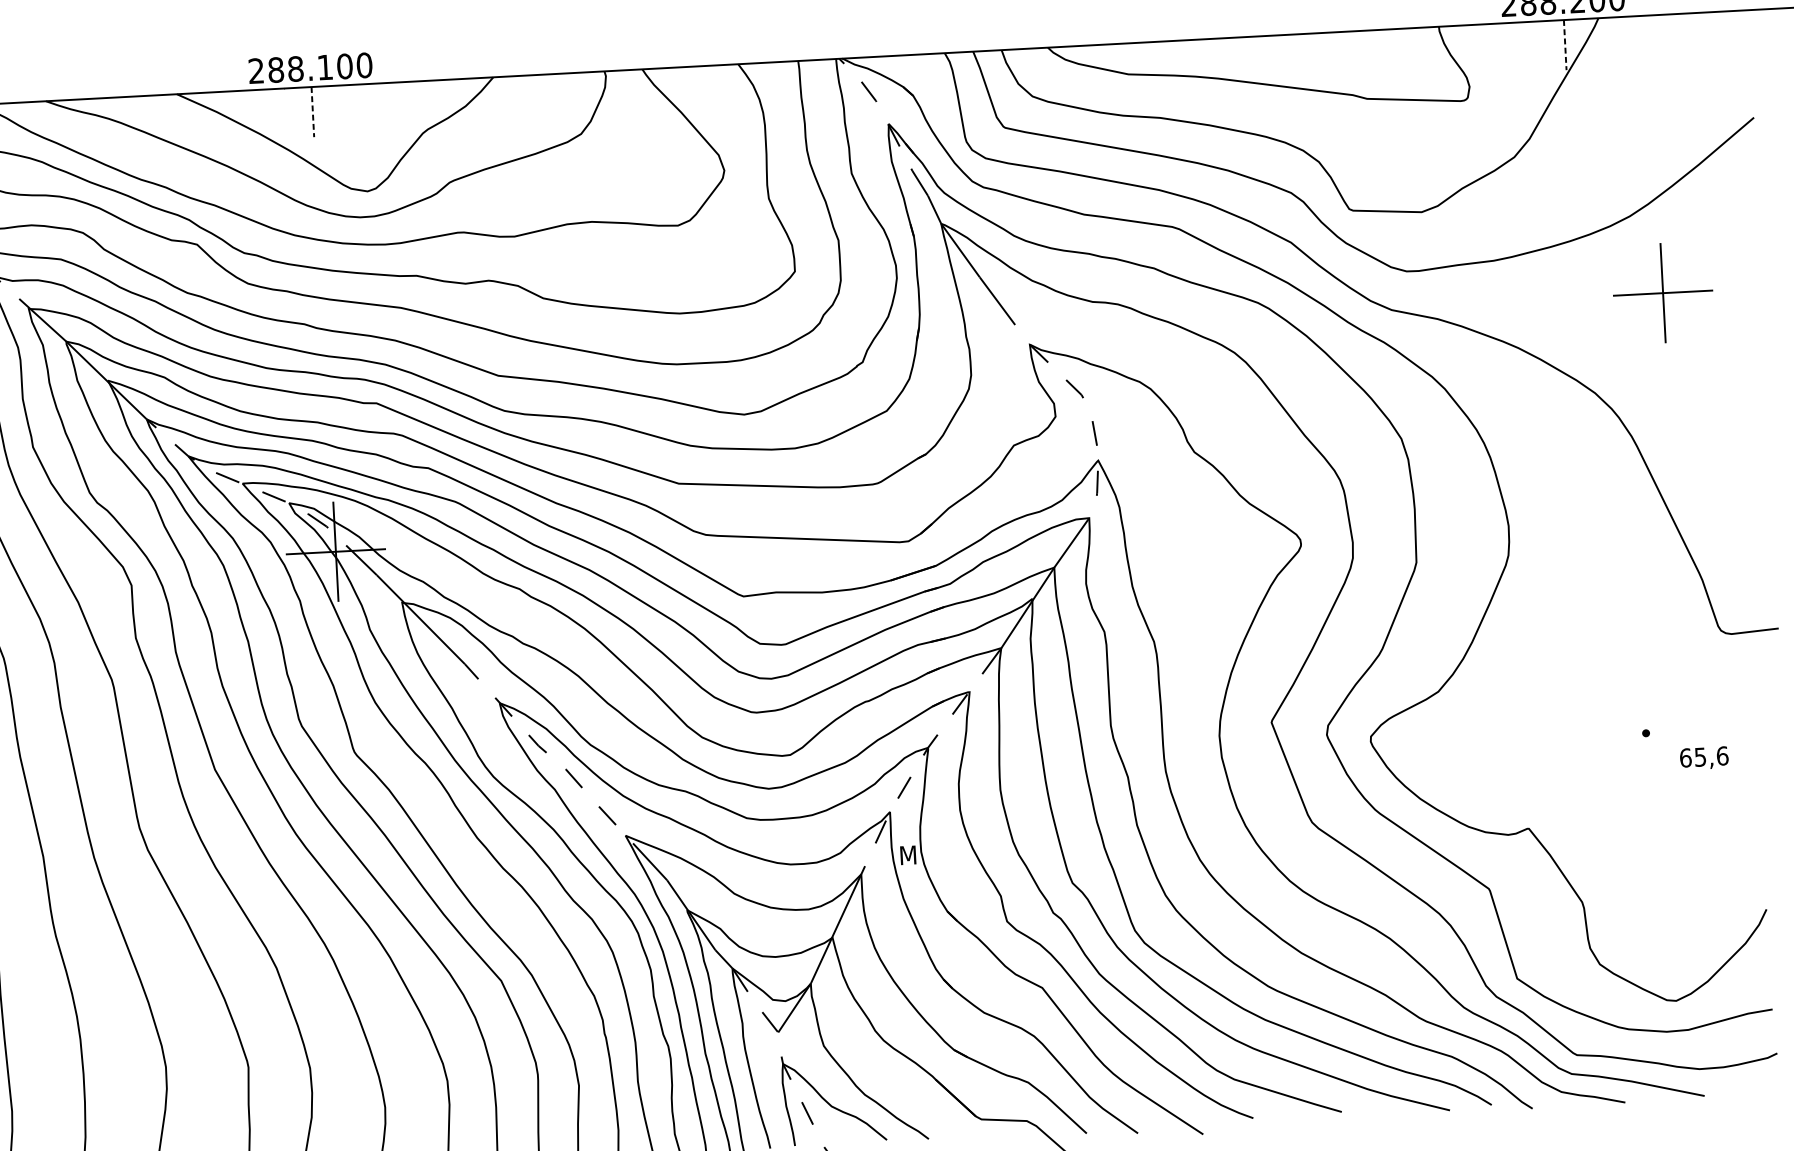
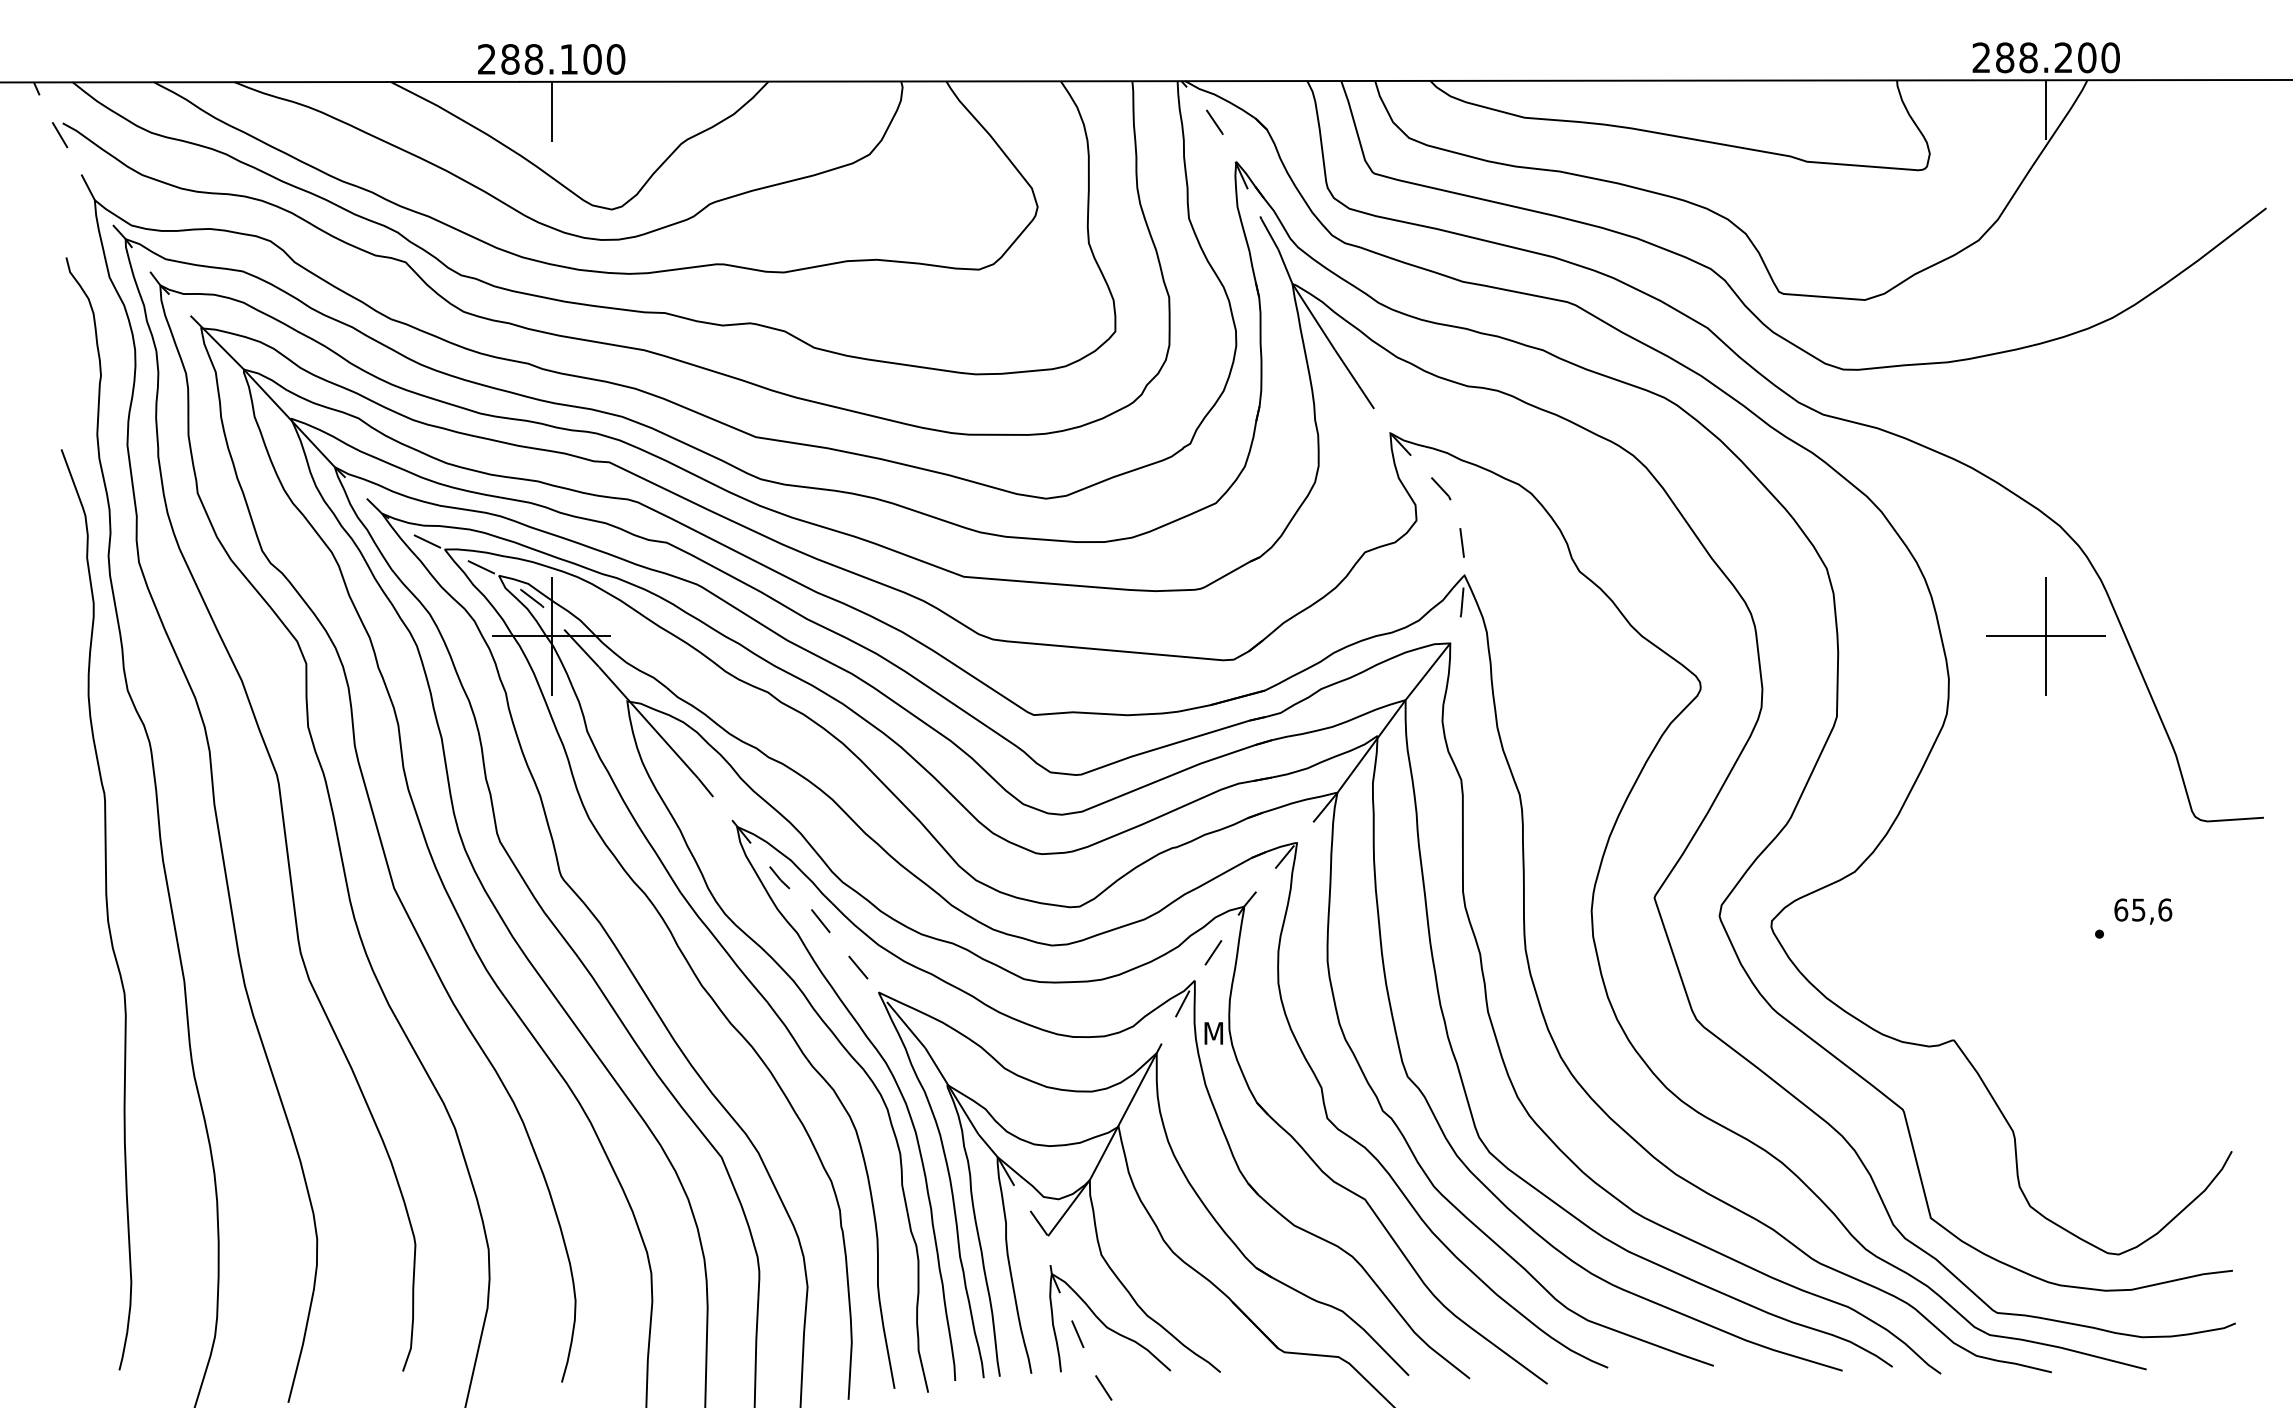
line: (1565, 45) -> (2046, 110), dashed -> solid
line: (312, 111) -> (551, 111), dashed -> solid
part: (1662, 293) -> (2045, 636), moved
text: (1704, 758) -> (2143, 911), moved

